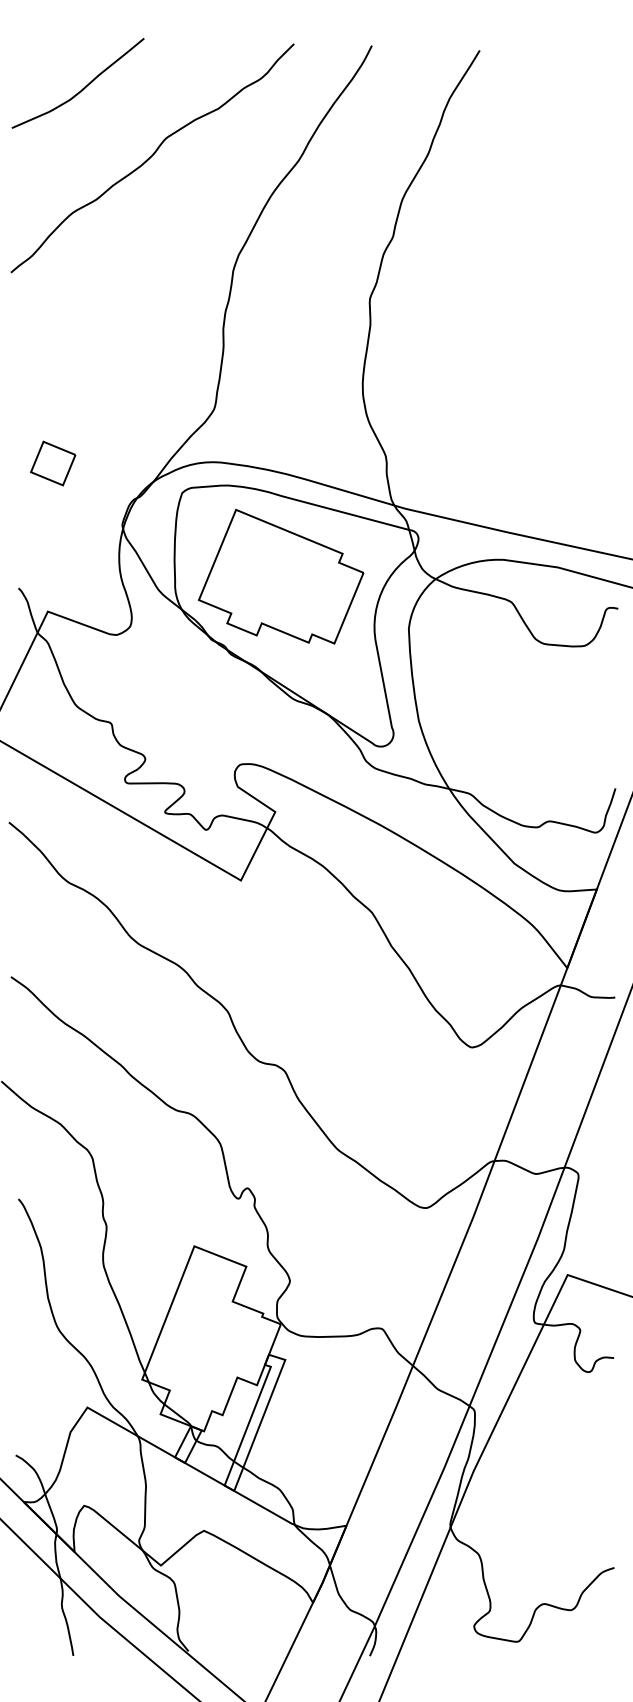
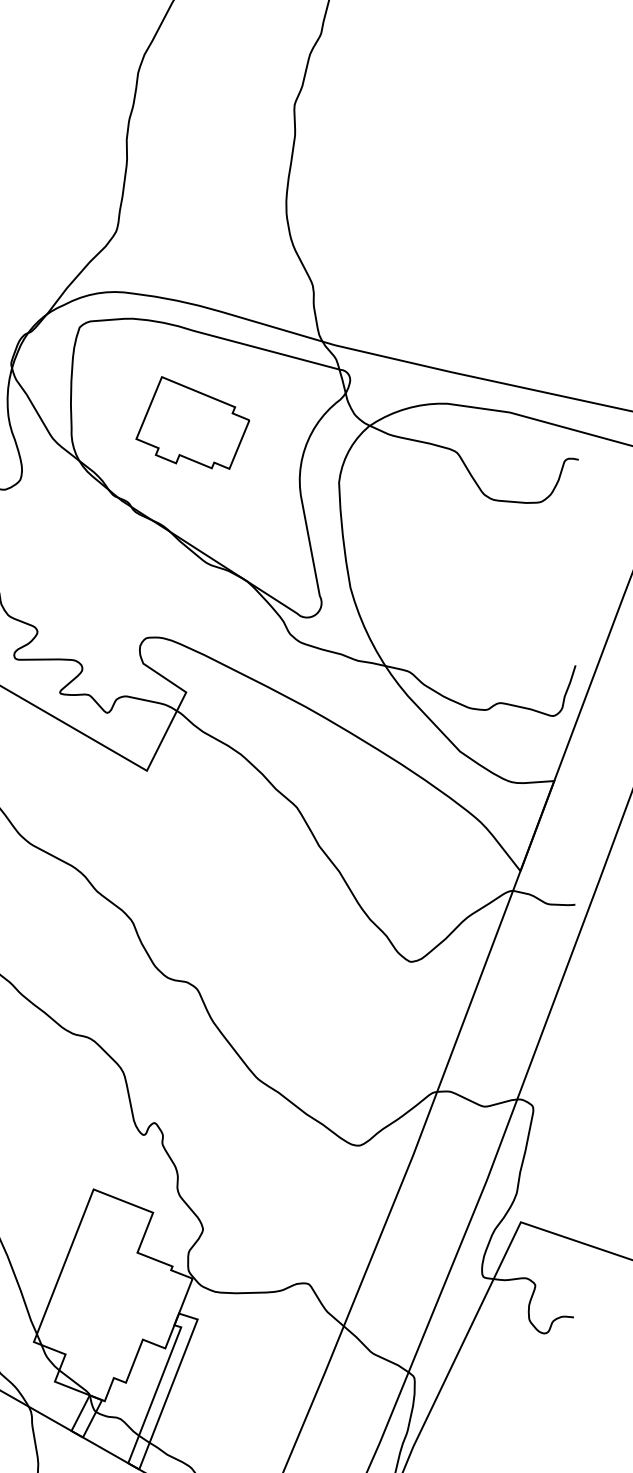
part: (280, 576) -> (192, 422), size x0.6

